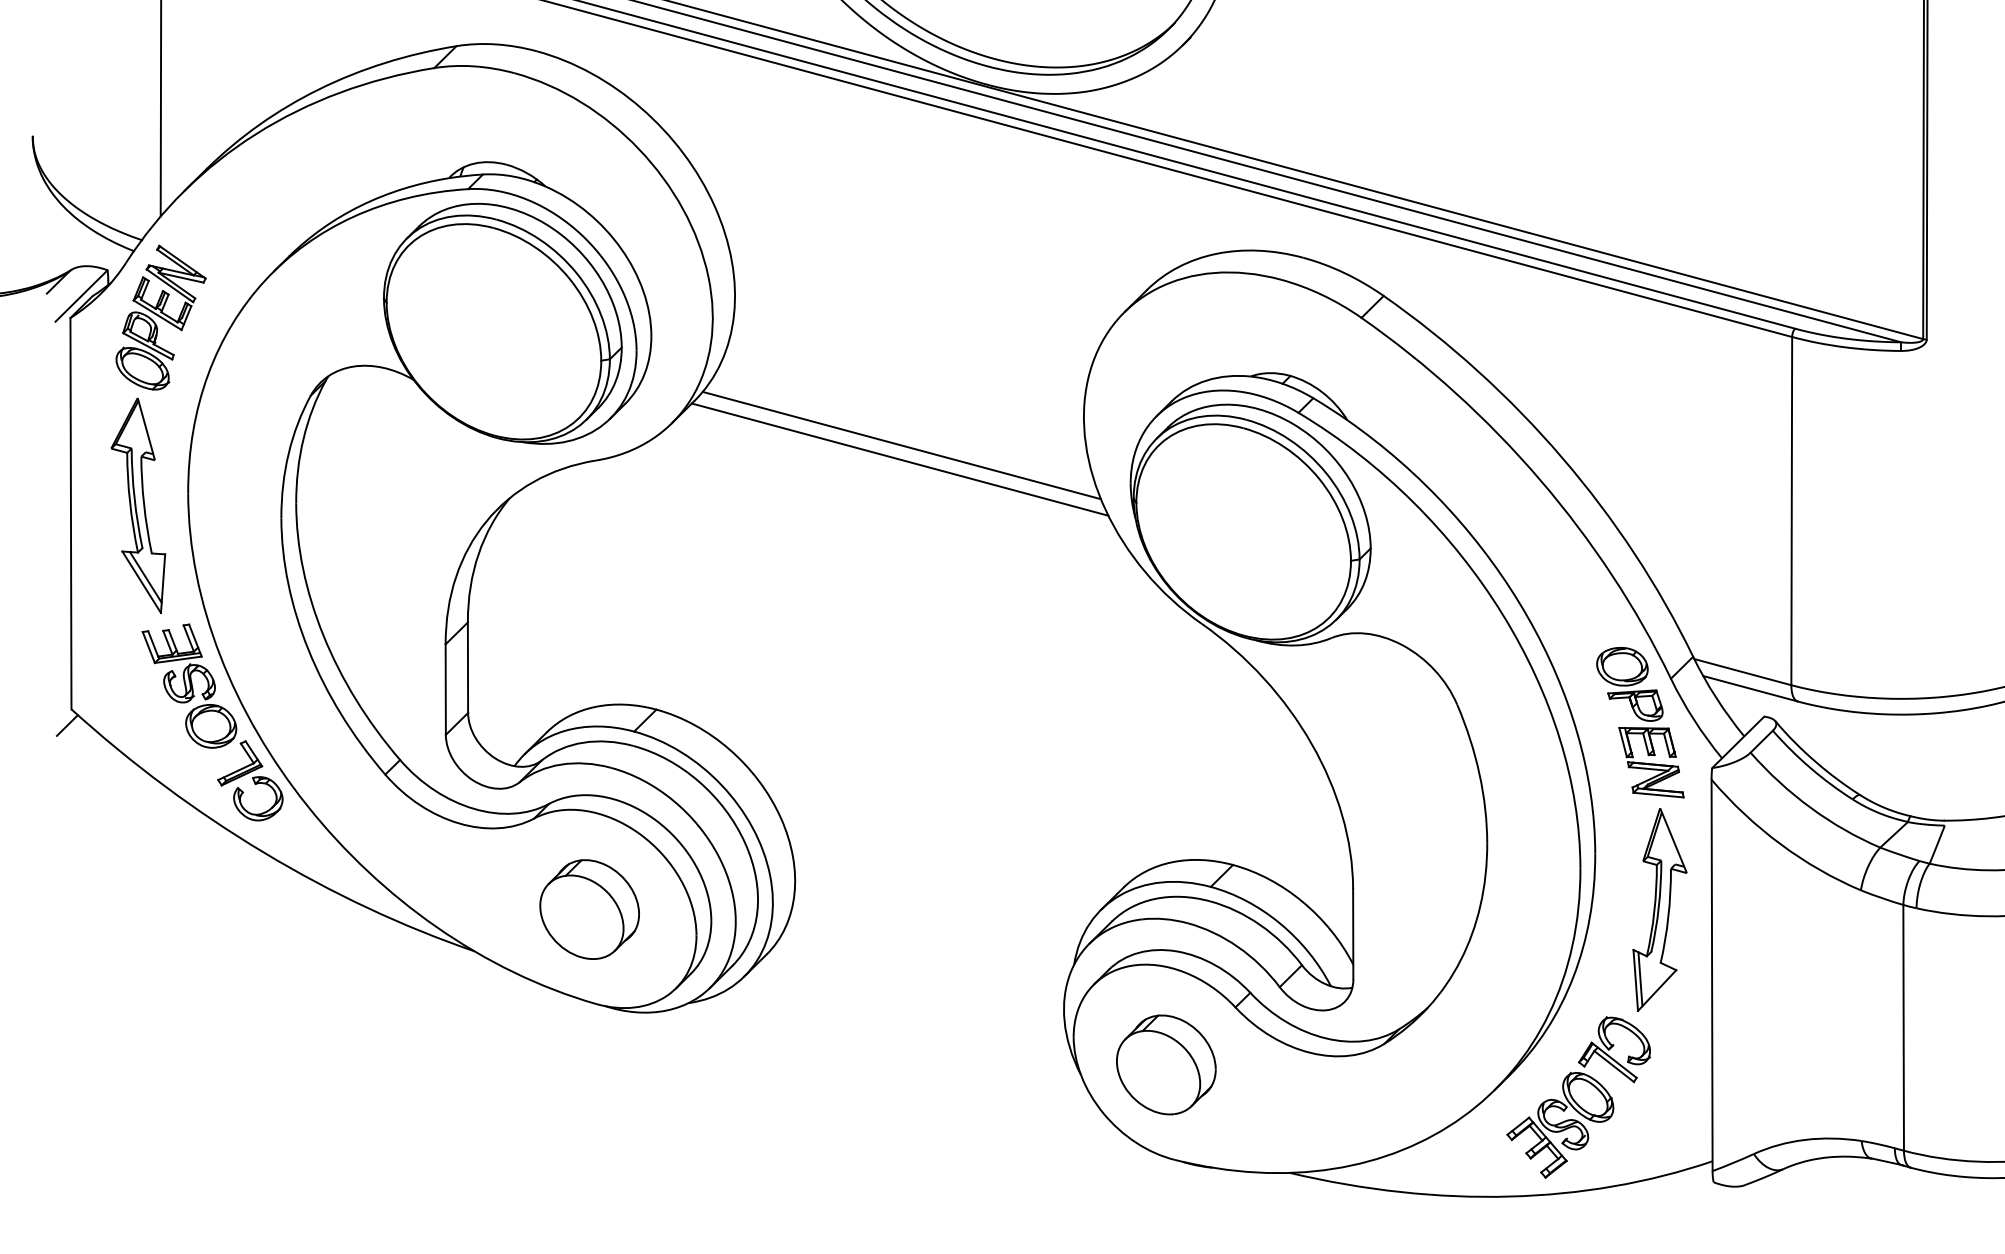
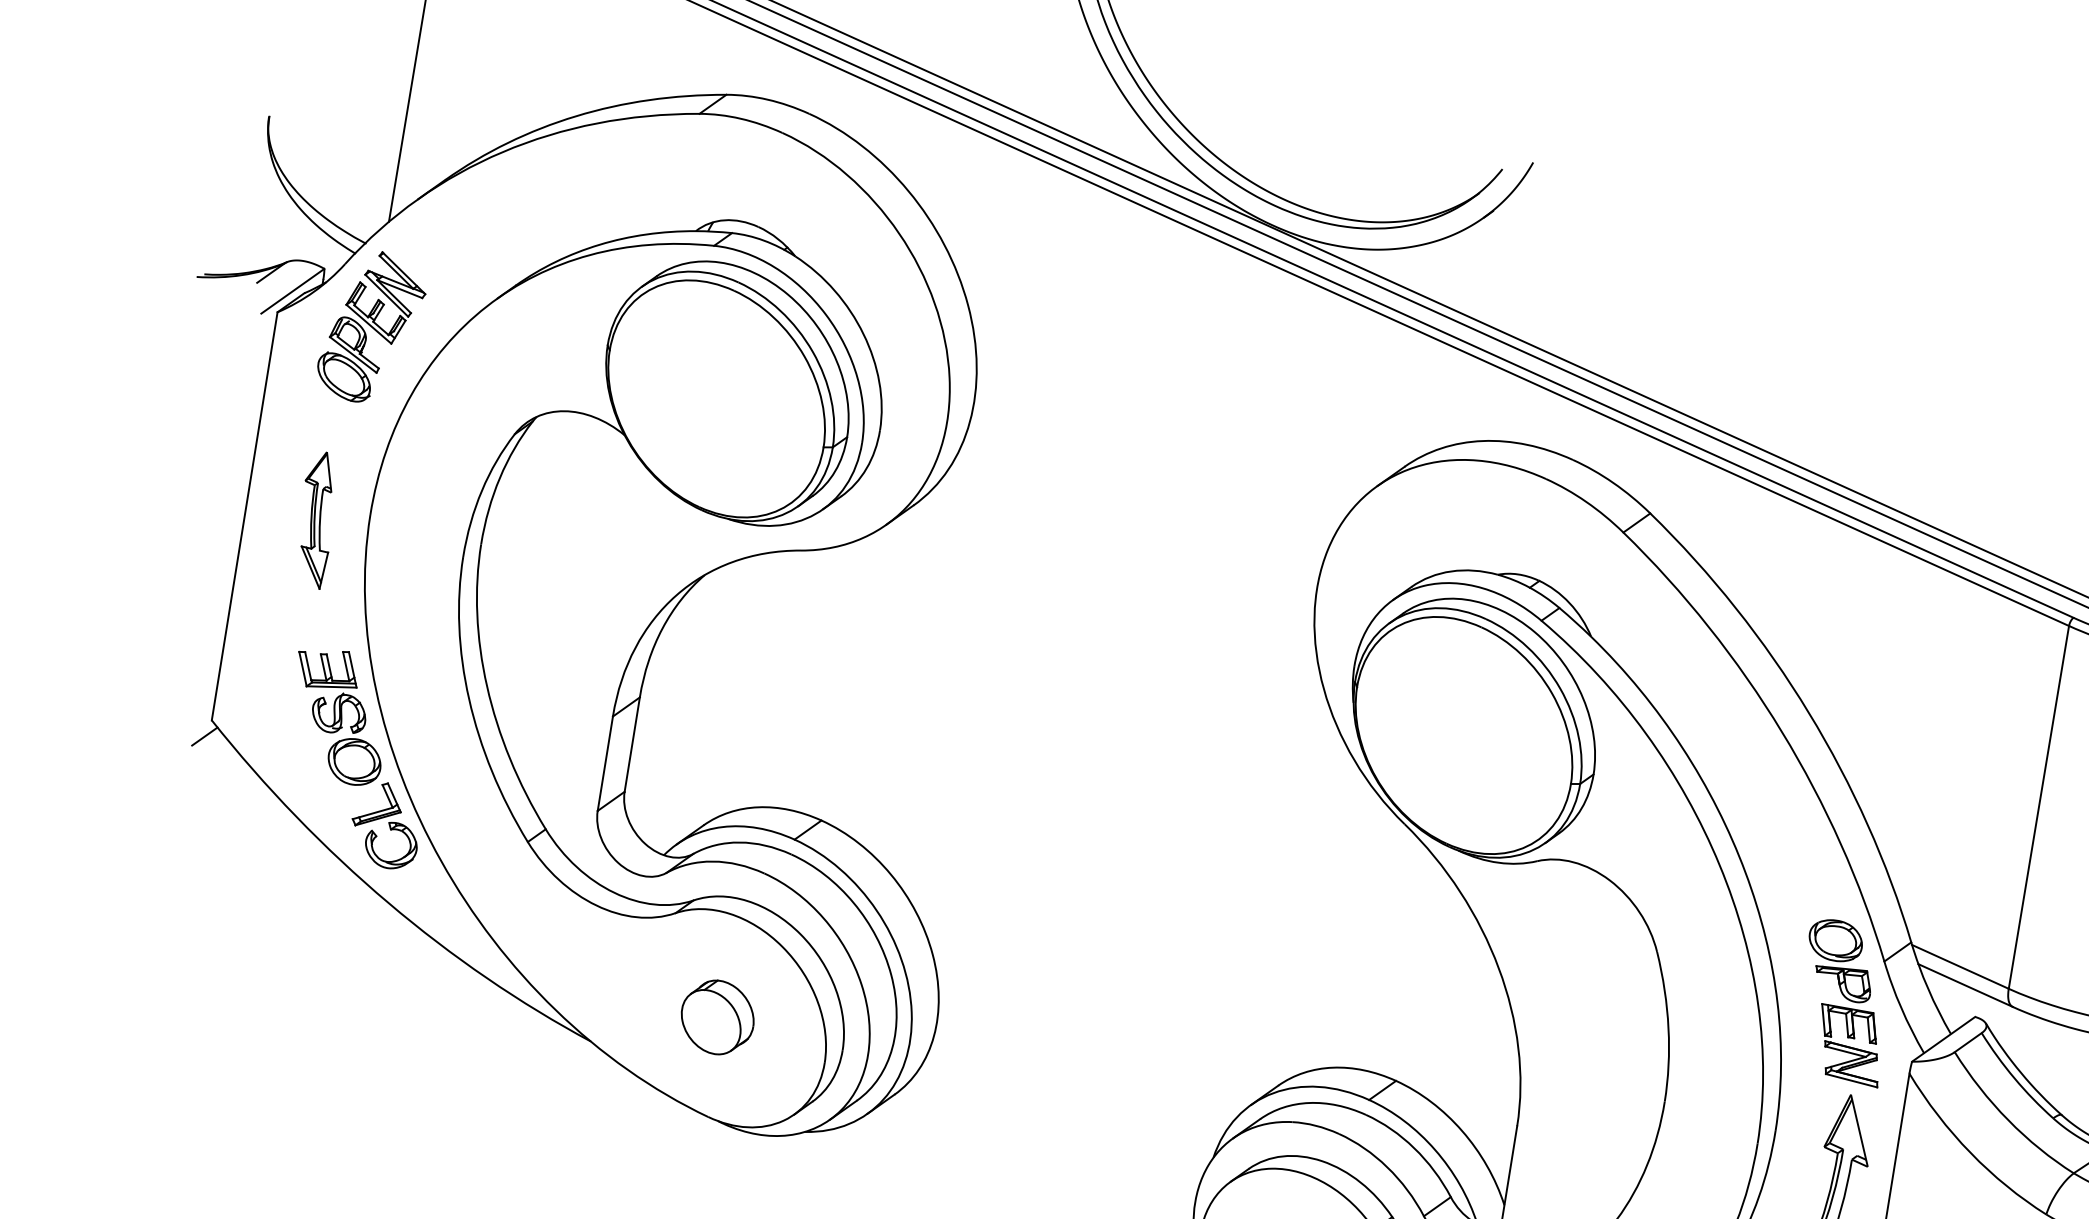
line: (901, 445) -> (1122, 587), removed
line: (899, 459) -> (1117, 601), removed
part: (138, 505) -> (316, 519), size x0.6
part: (589, 909) -> (717, 1017), size x0.7

